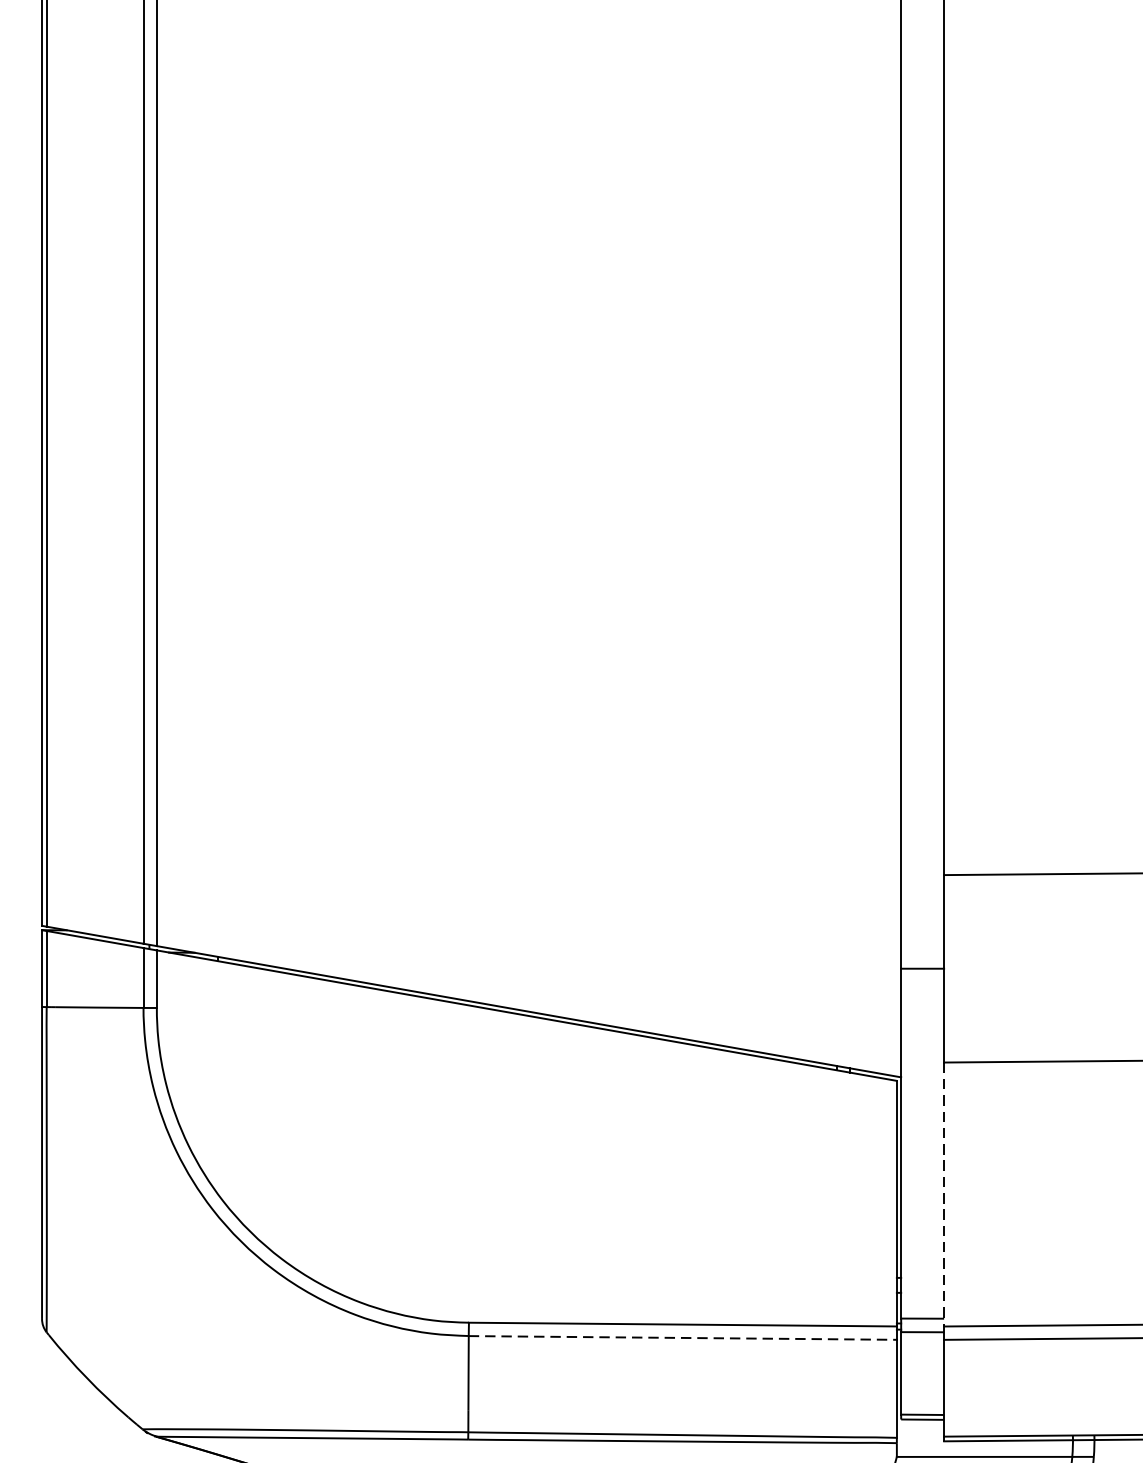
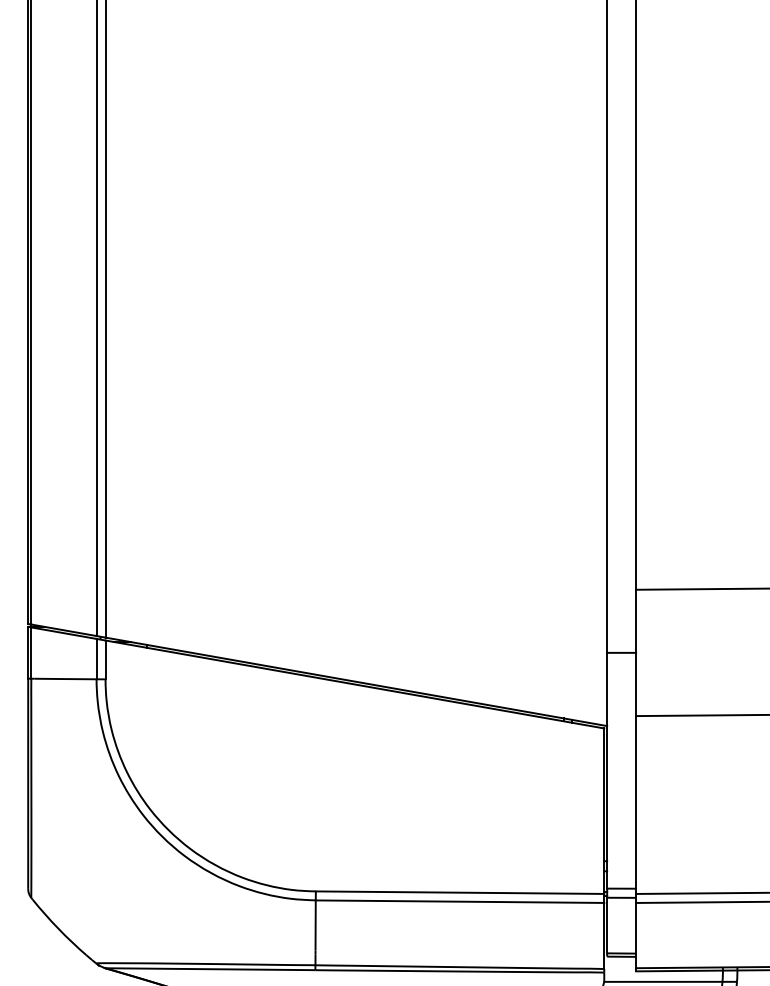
line: (944, 1195) -> (636, 805), dashed -> solid
line: (683, 1337) -> (460, 901), dashed -> solid

